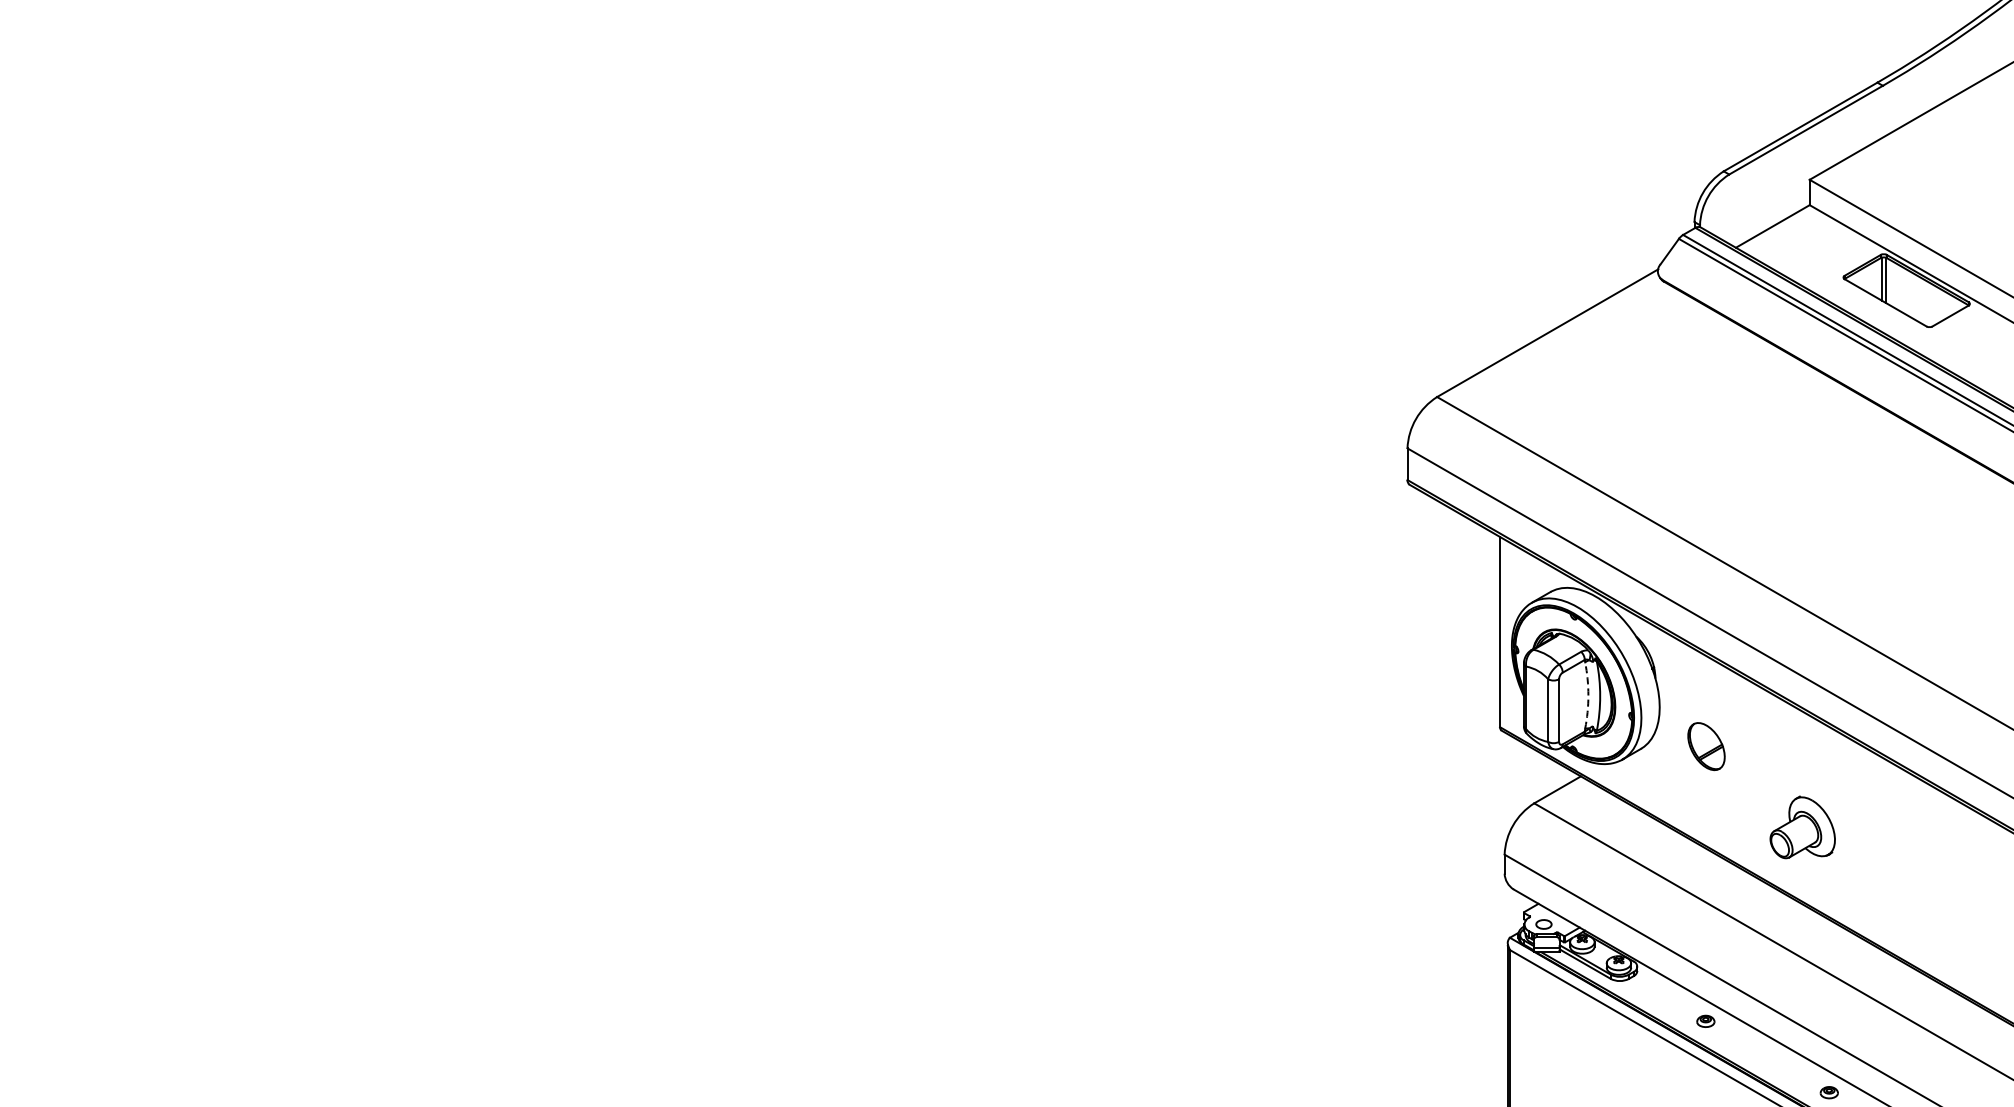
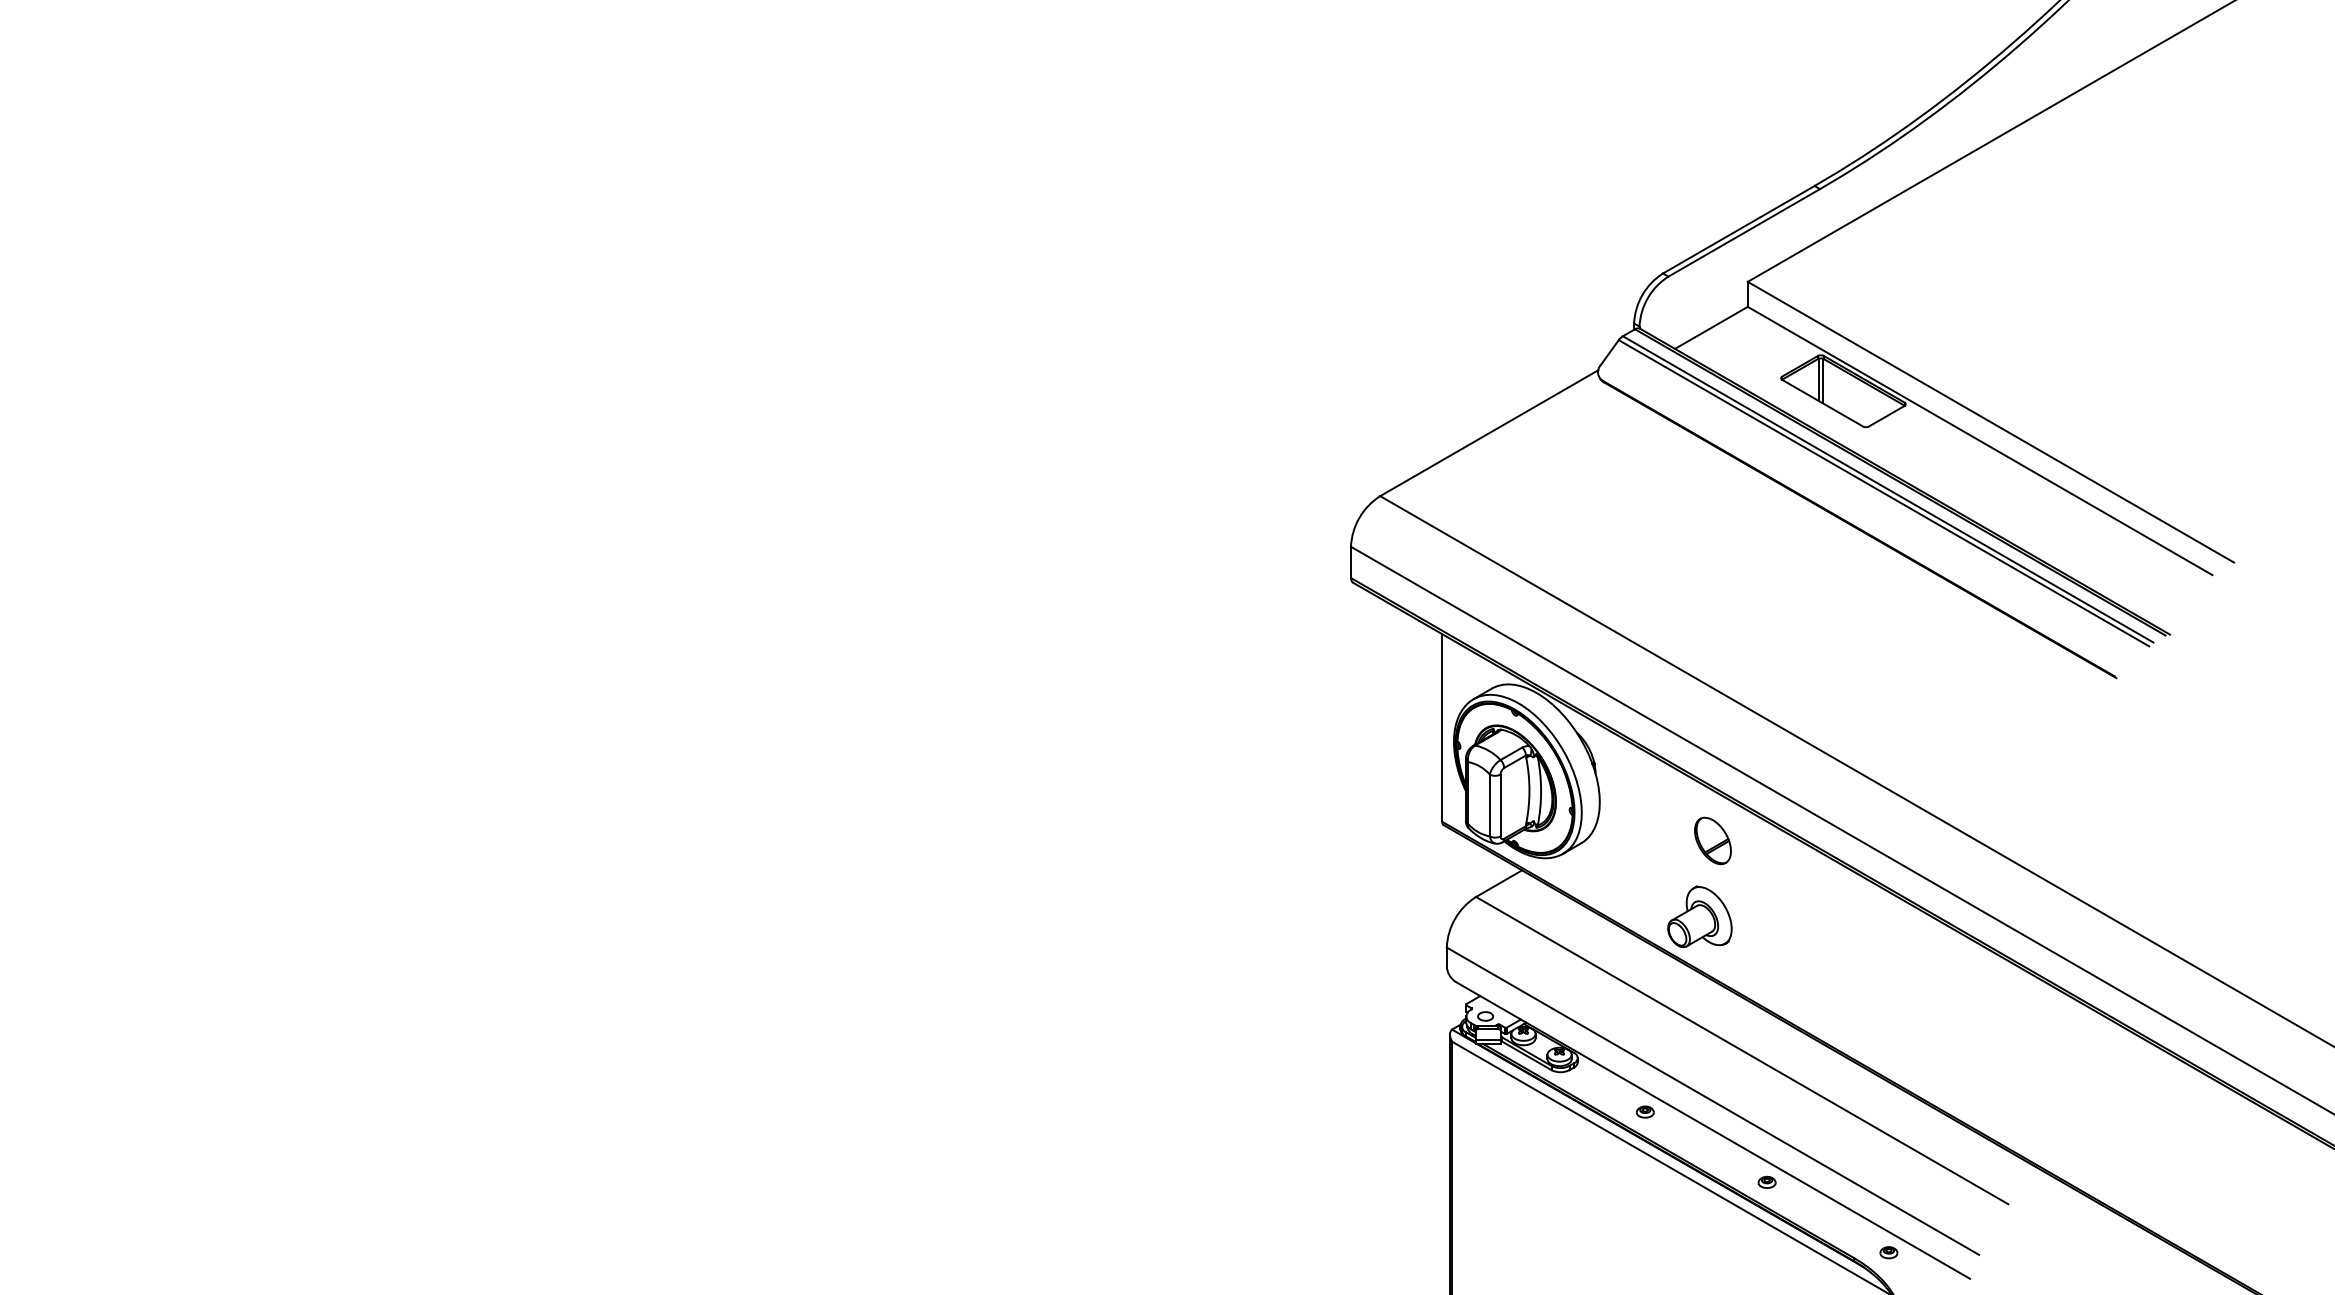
arc: (1588, 695) -> (1529, 790), dashed -> solid
part: (1706, 746) -> (1712, 840), moved
part: (1802, 827) -> (1699, 916), moved

